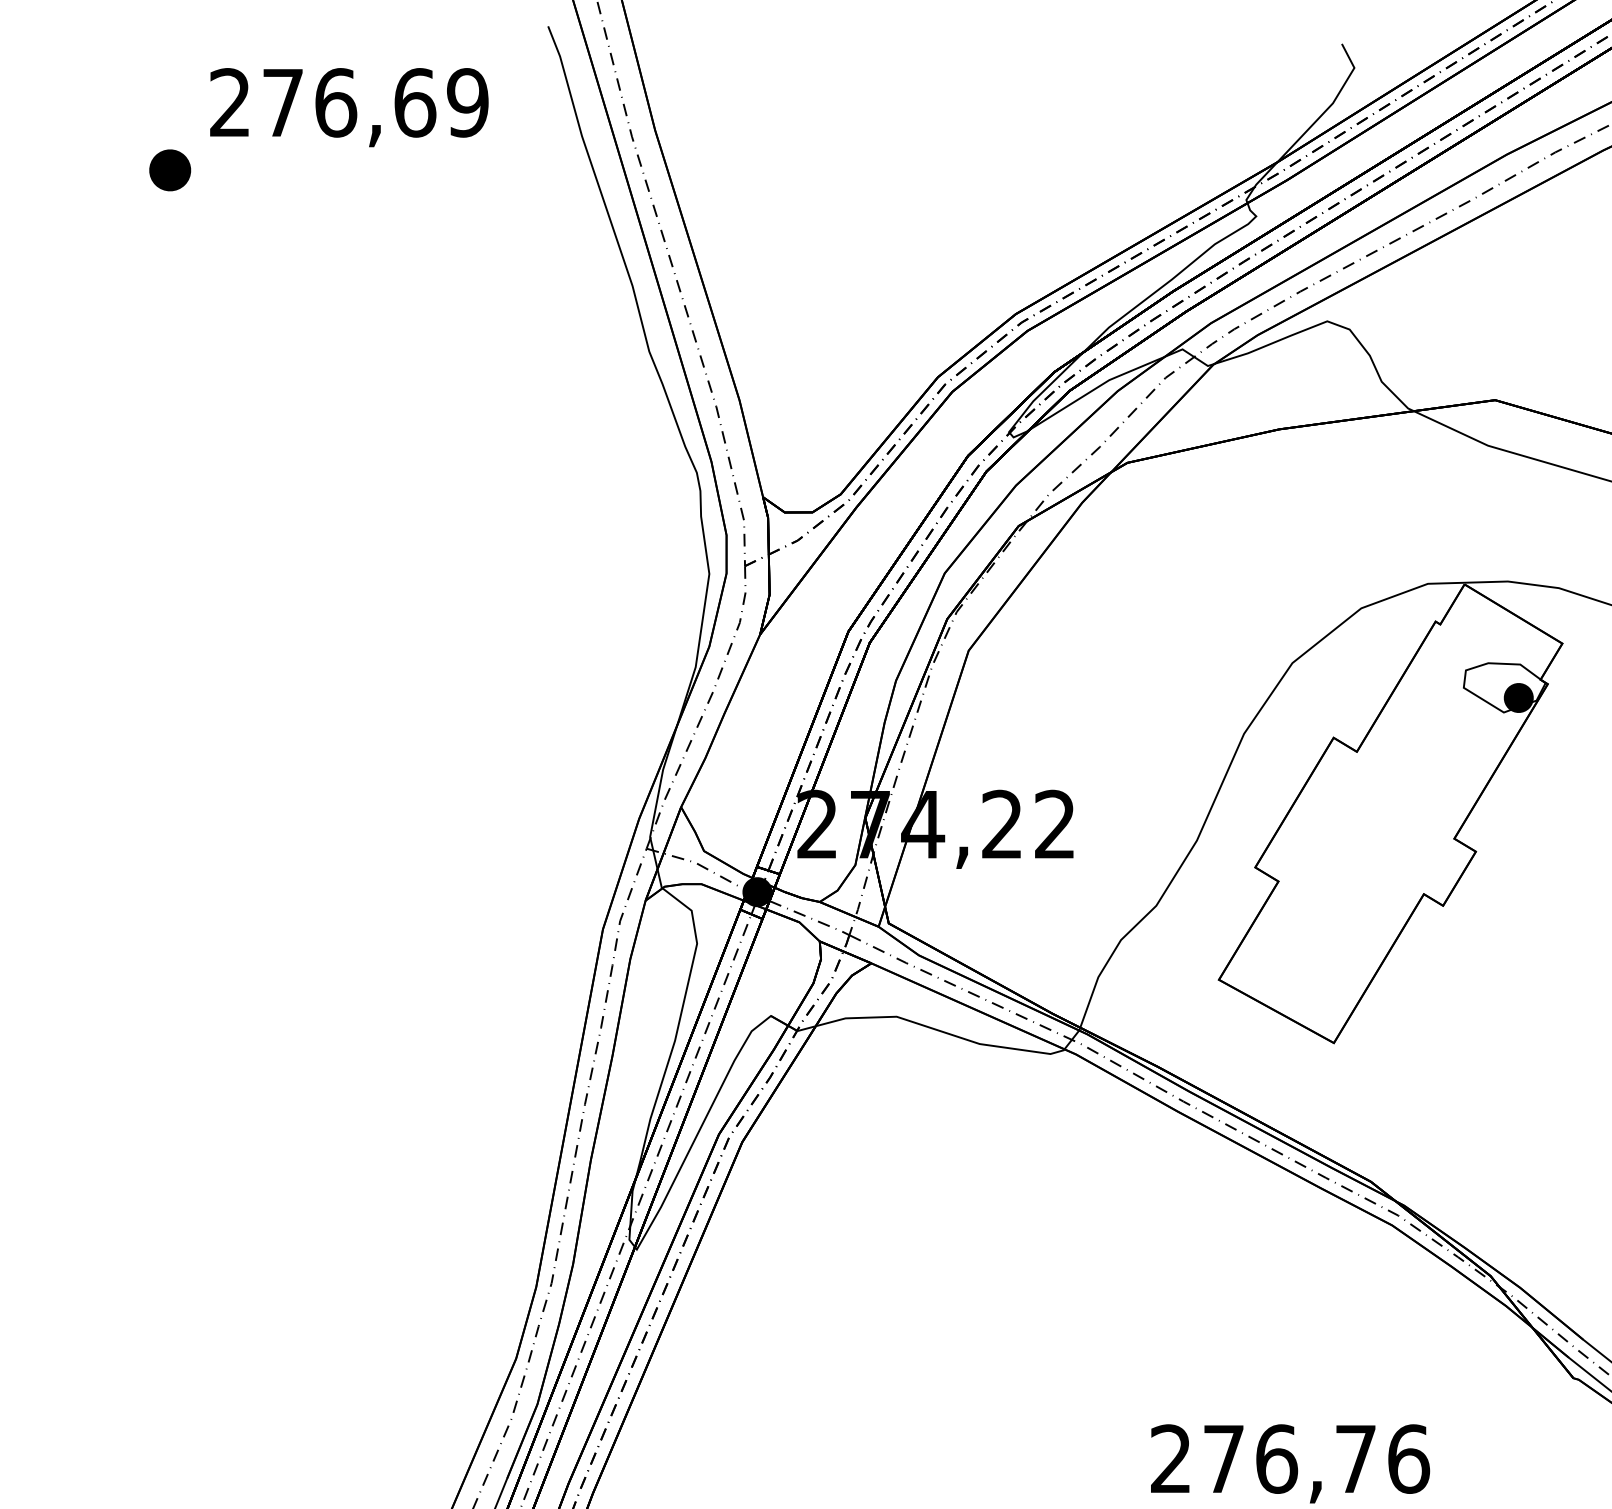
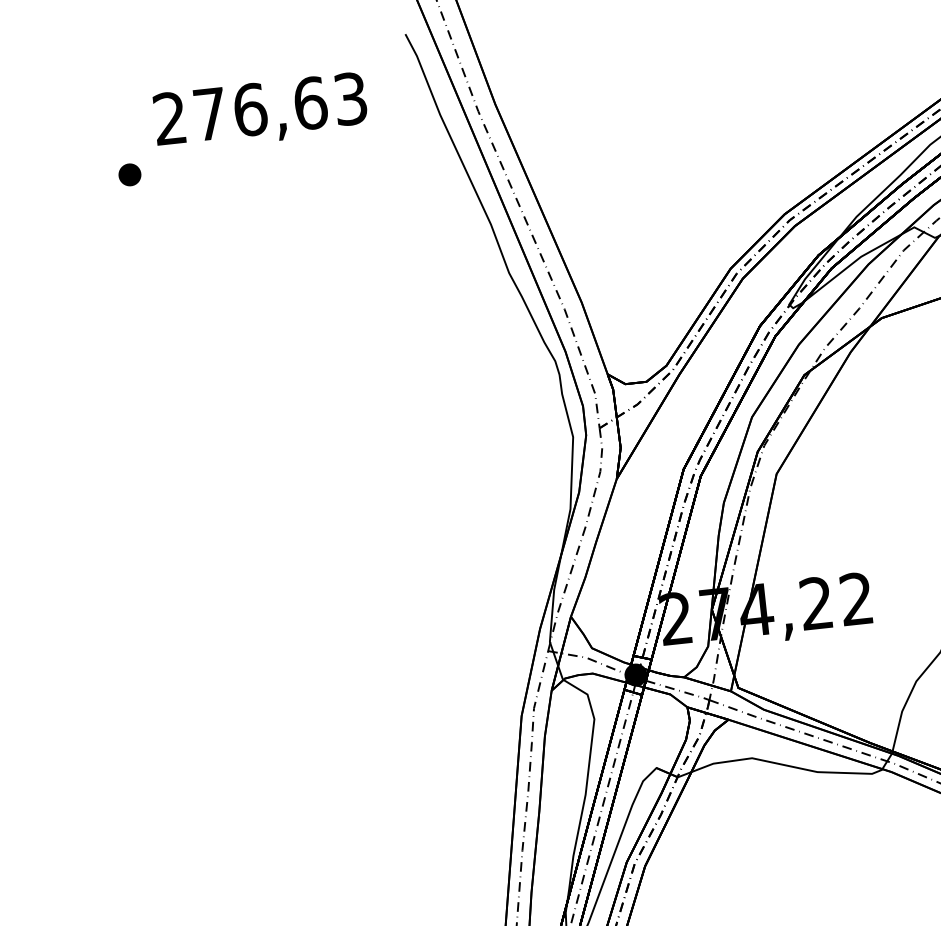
text: (467, 102) -> (350, 98), 276,69 -> 276,63
part: (169, 170) -> (129, 175), size x0.71

